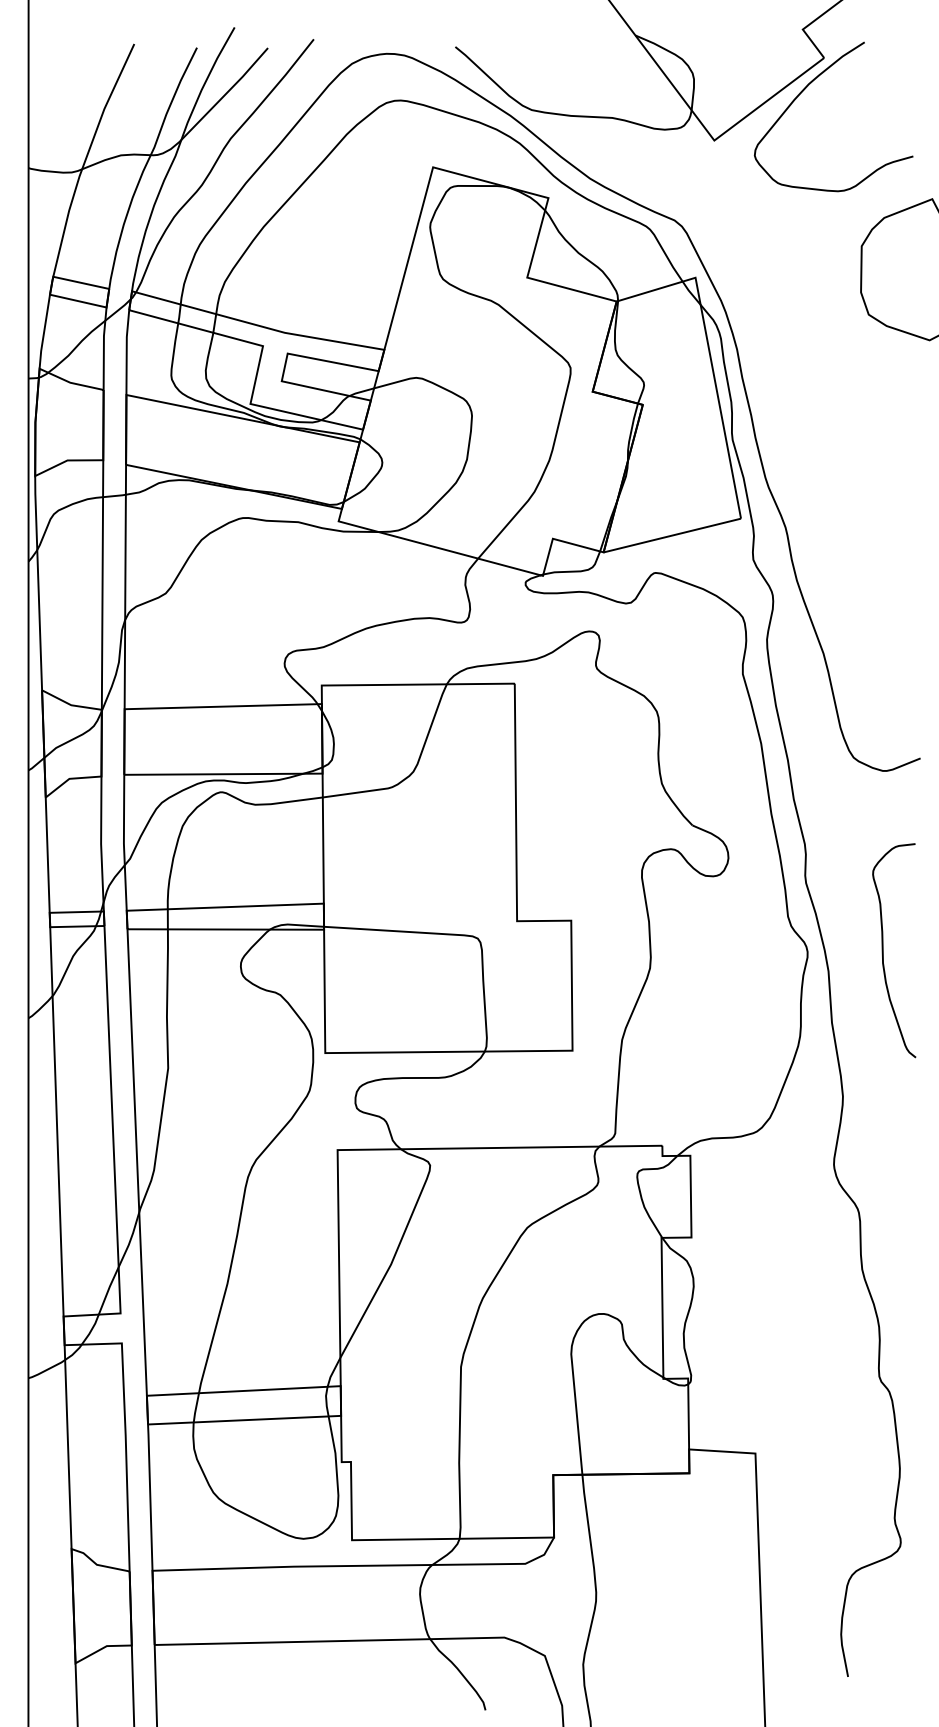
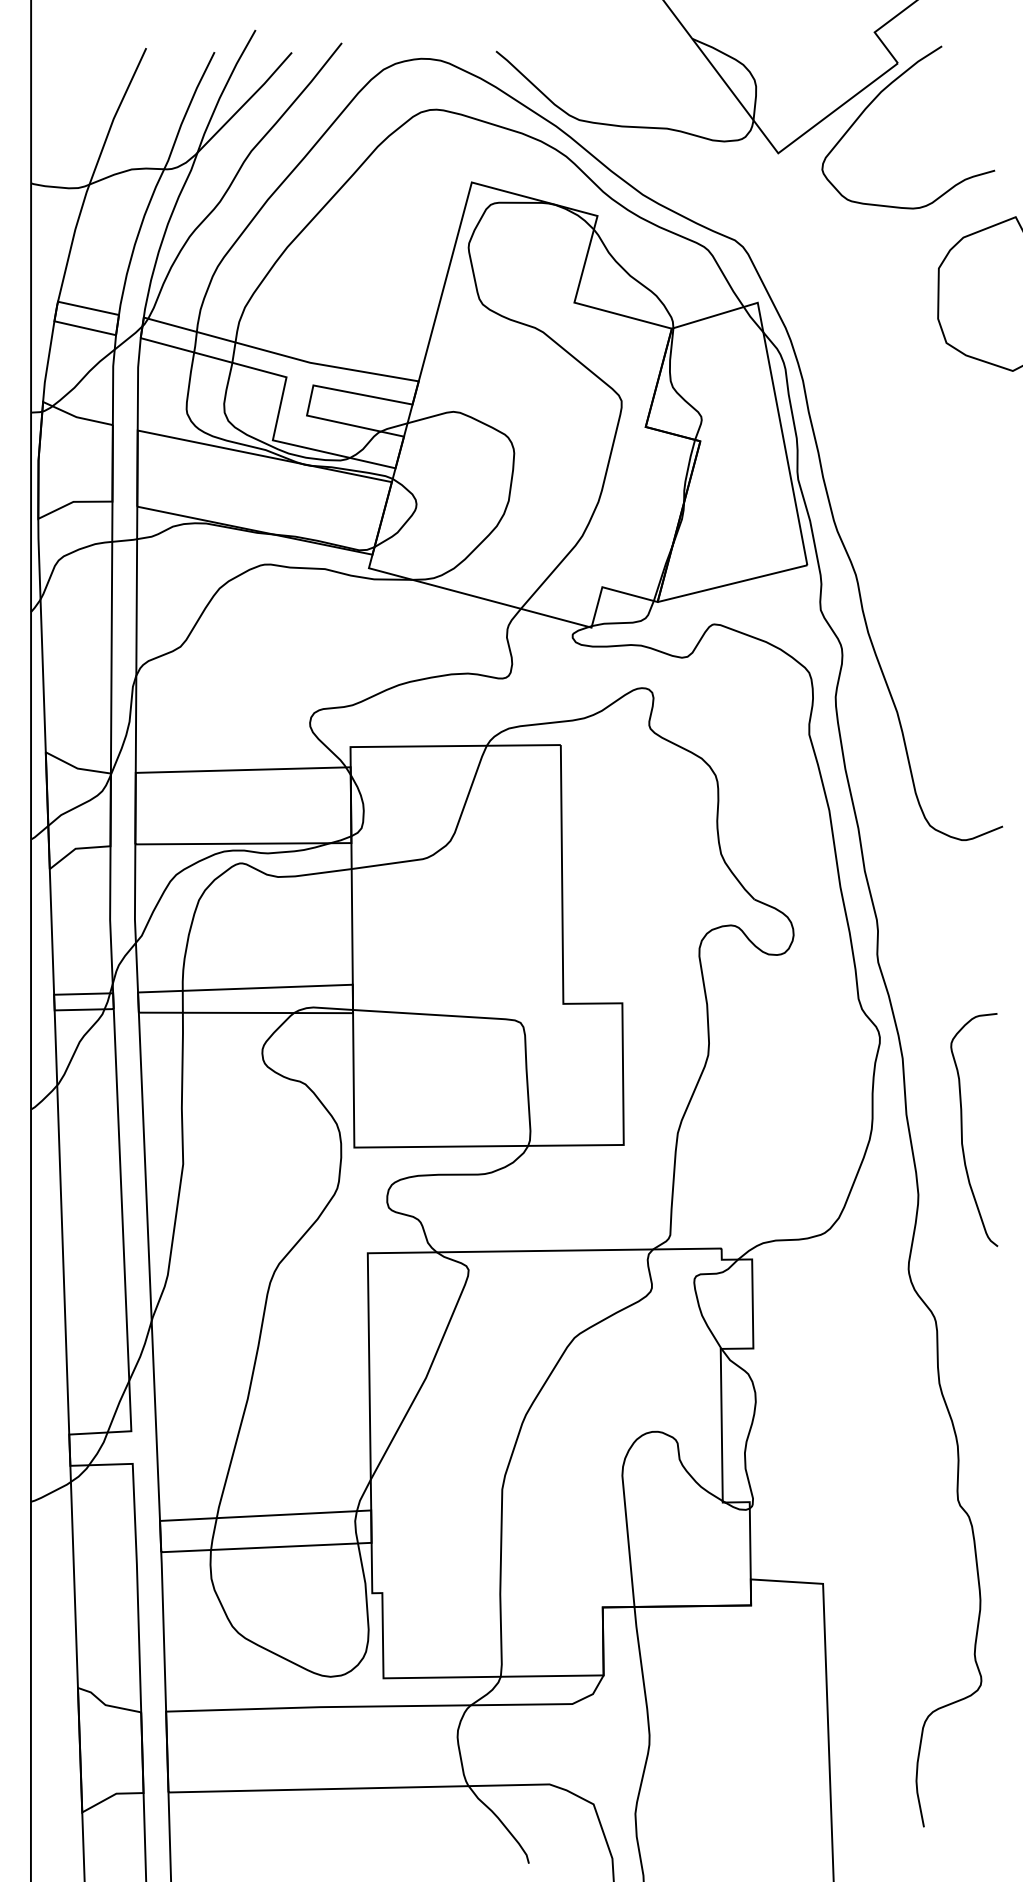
curve: (883, 950) -> (962, 1129), moved

